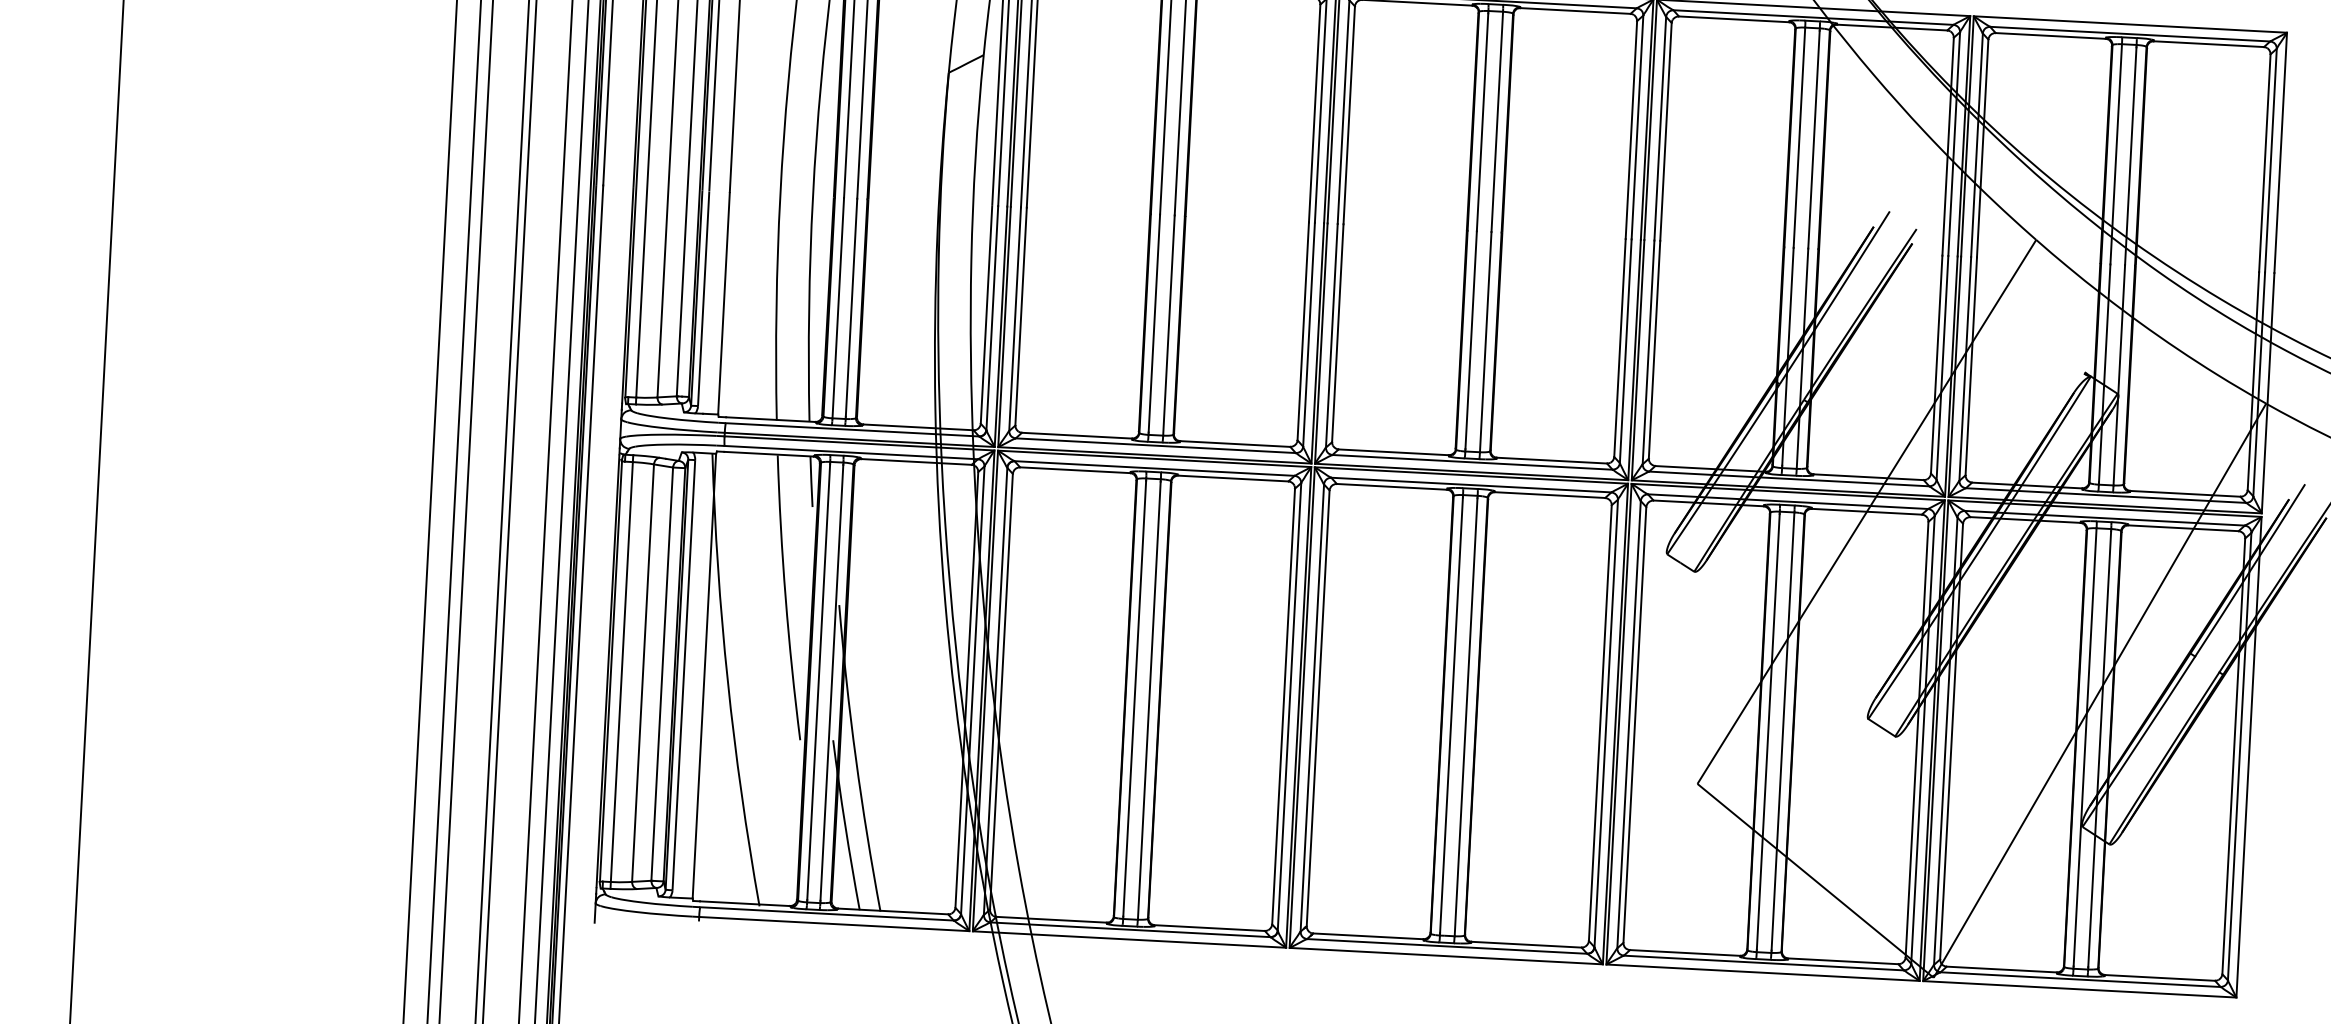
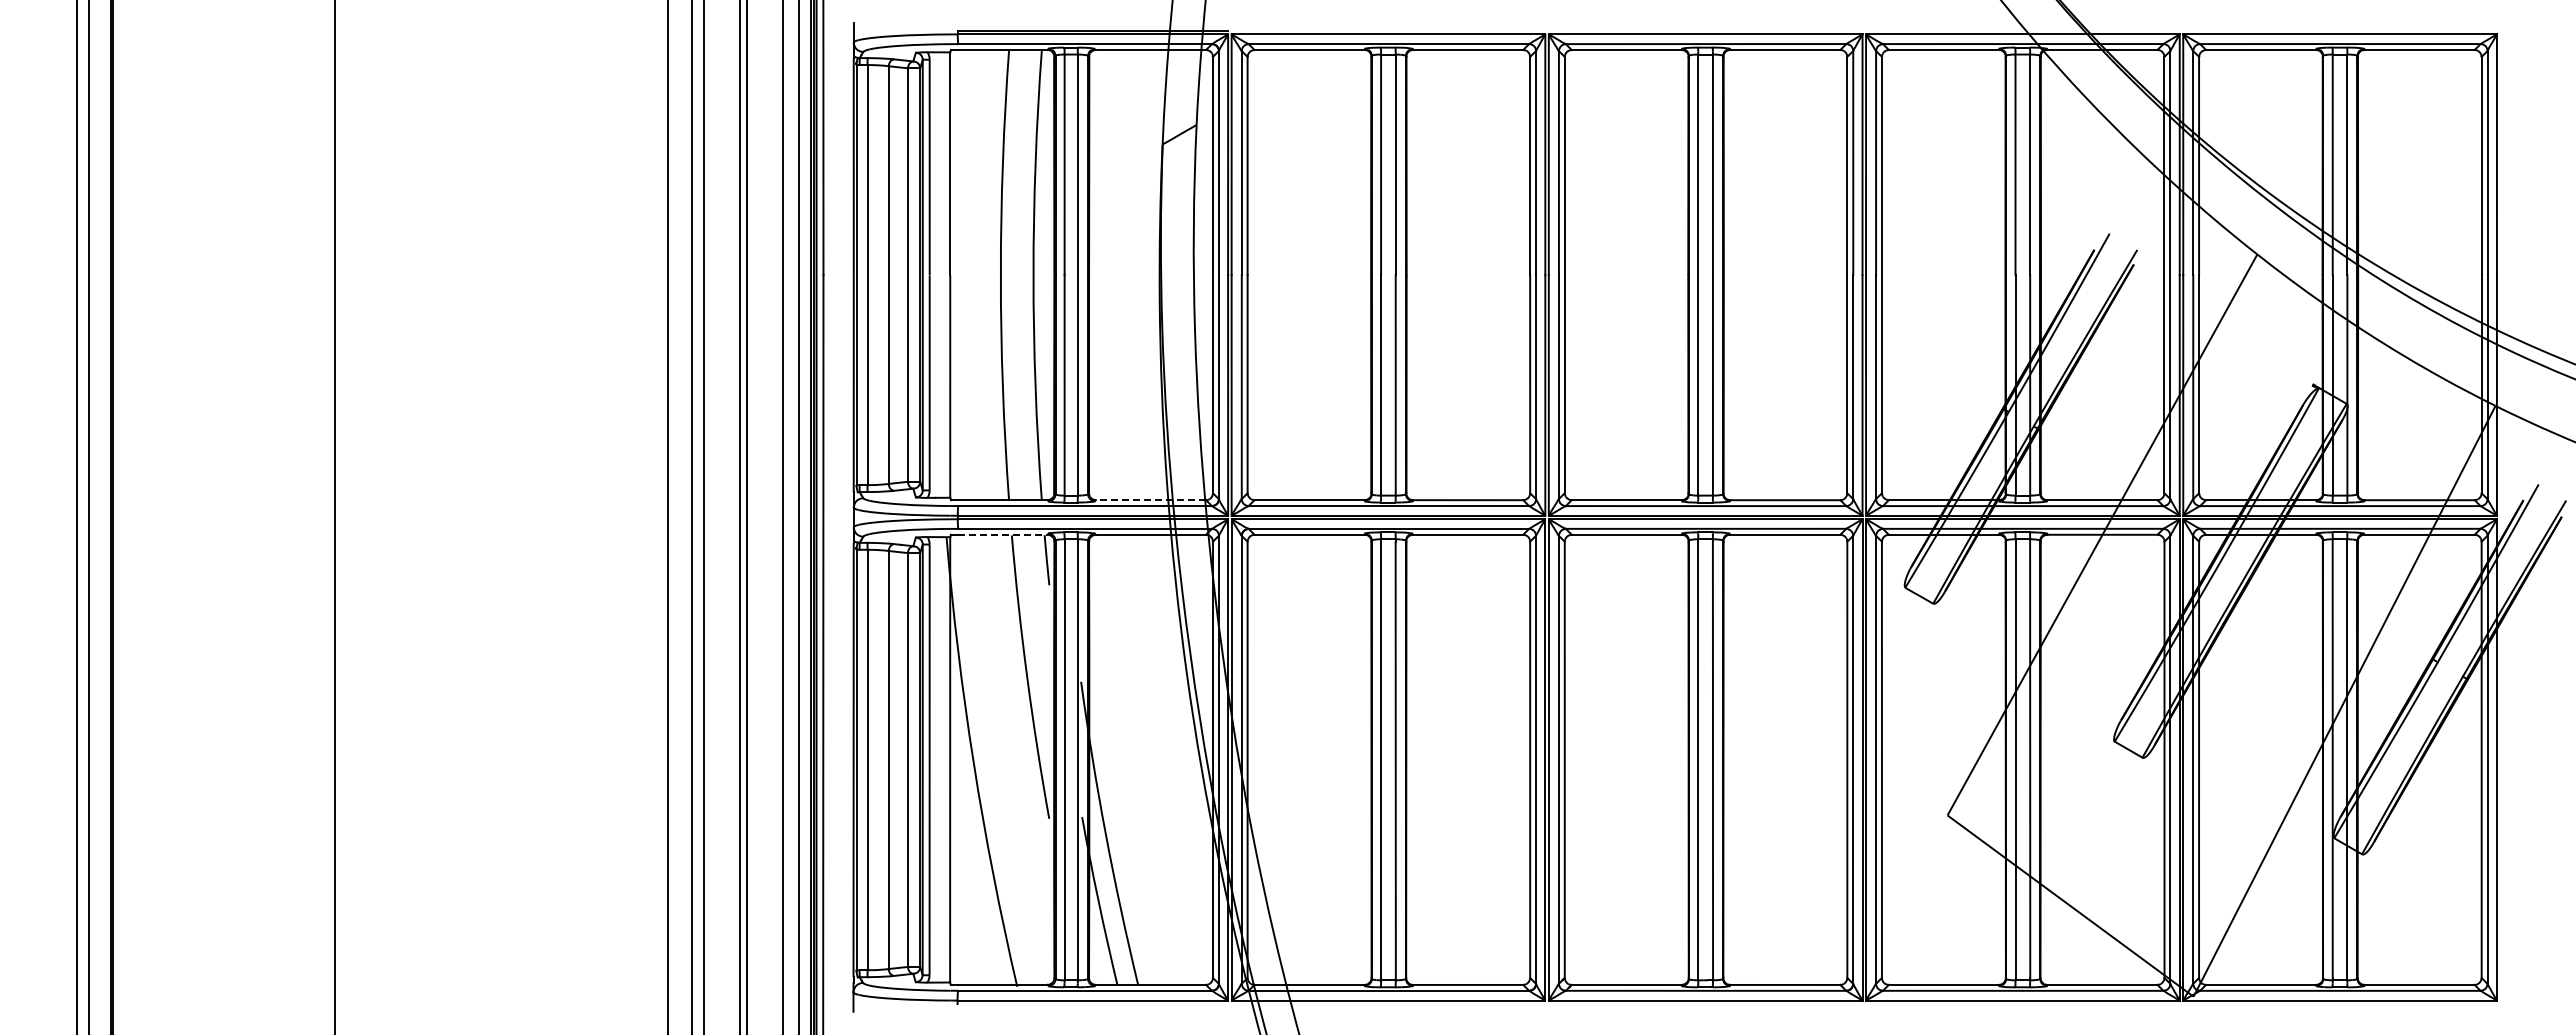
line: (918, 427) -> (1150, 500), solid -> dashed
line: (768, 453) -> (1002, 534), solid -> dashed

